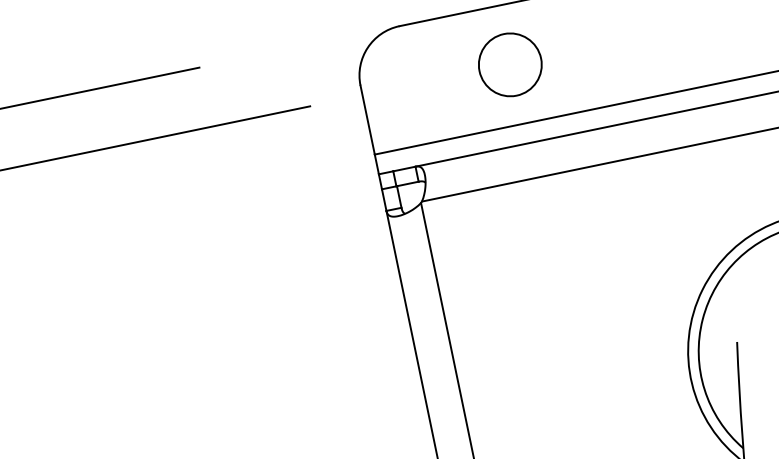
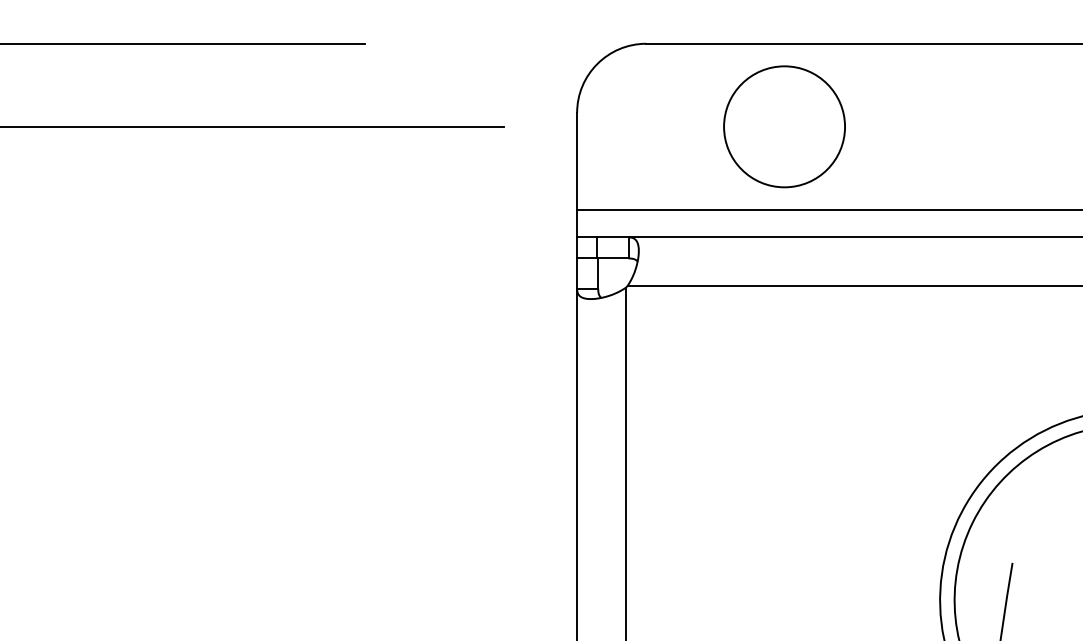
circle: (510, 64) -> (784, 126), size x1.4

